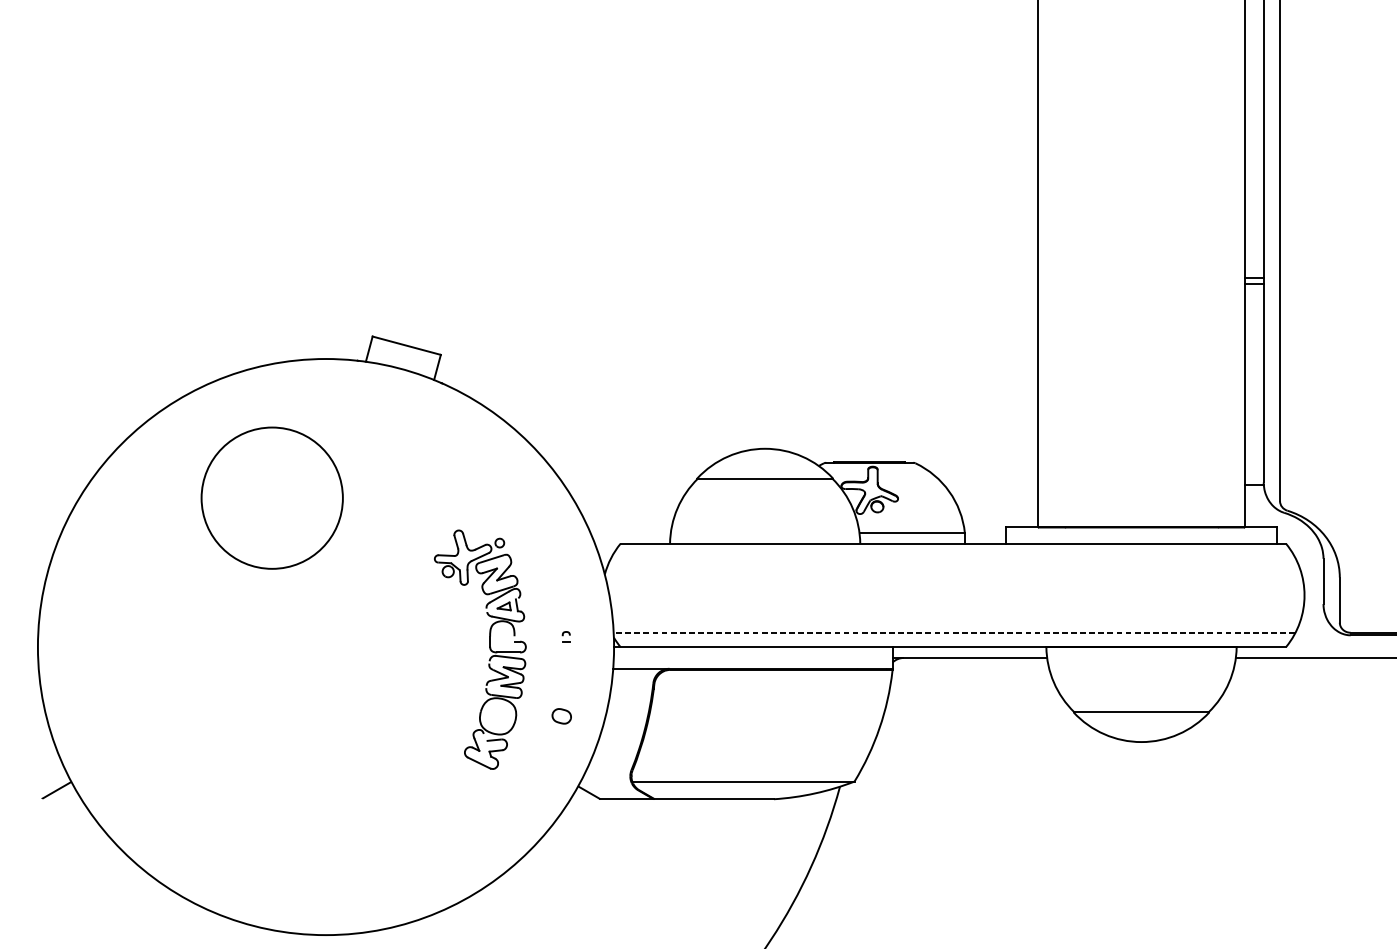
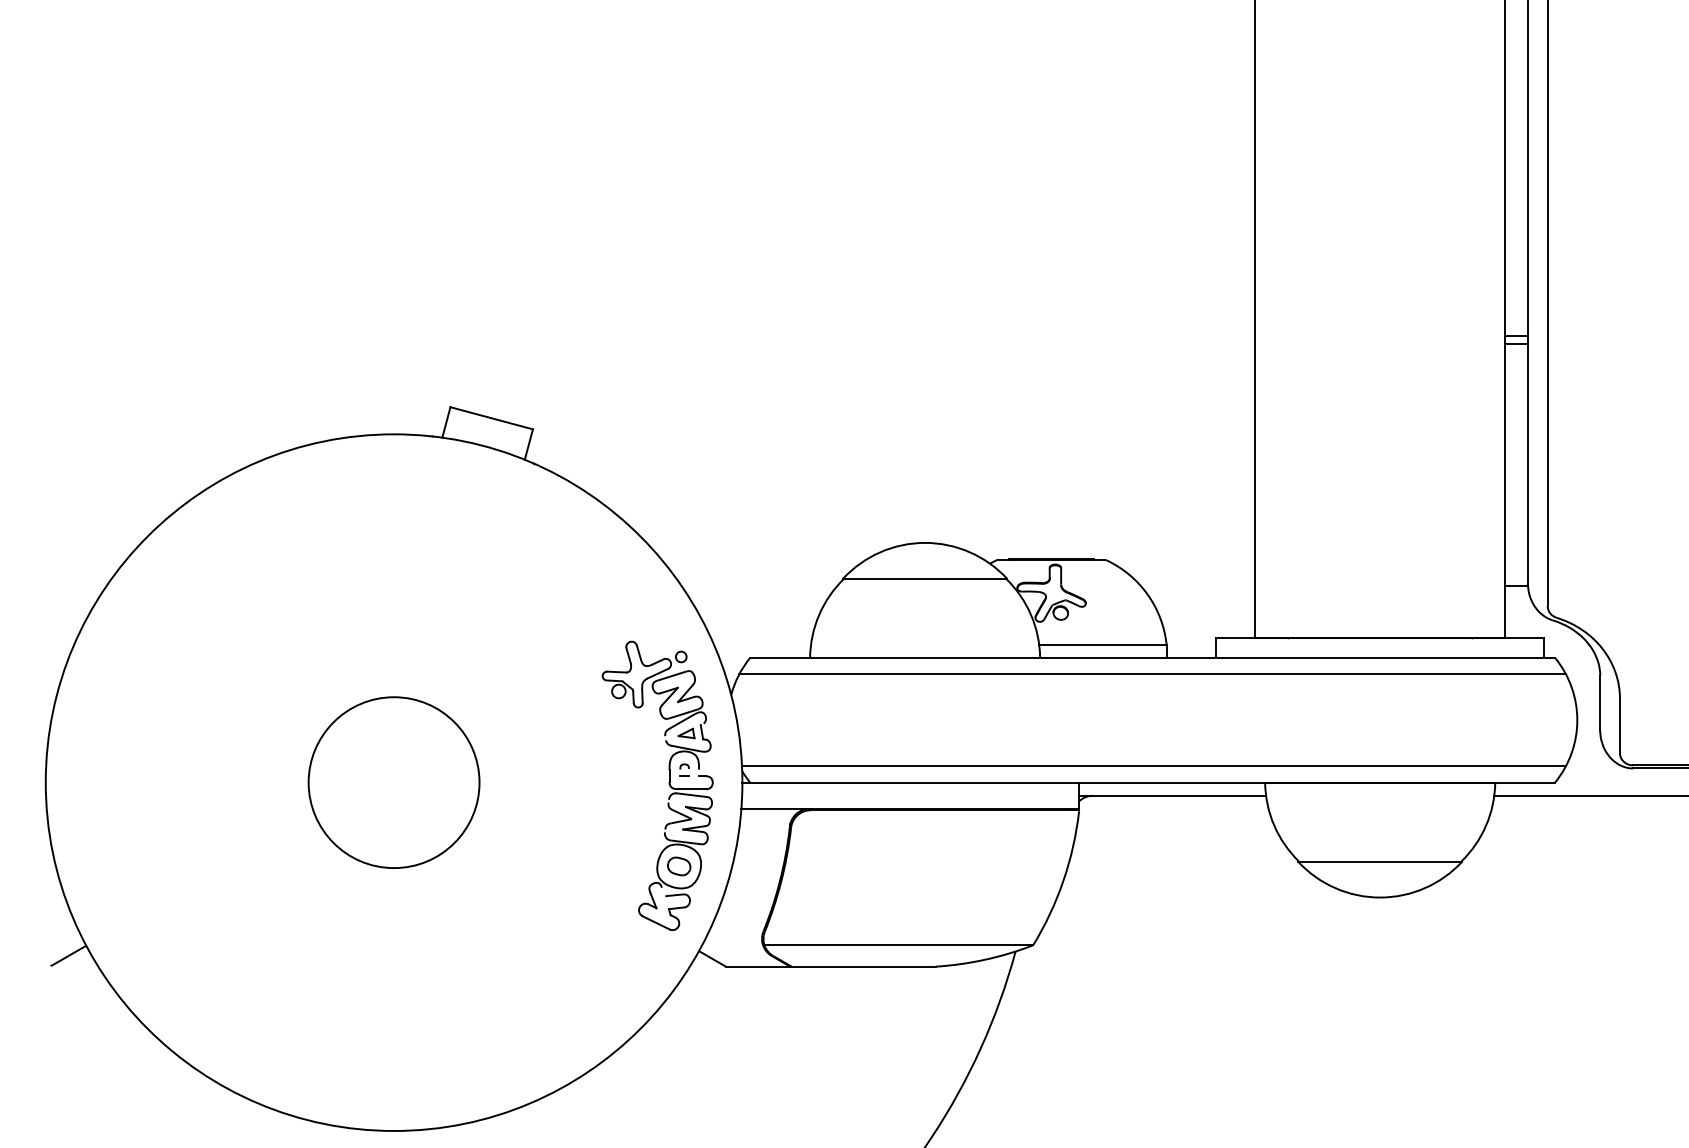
circle: (271, 498) -> (393, 782), moved
line: (953, 557) -> (1152, 674), added
line: (954, 633) -> (1153, 766), dashed -> solid
part: (489, 648) -> (668, 784), moved

